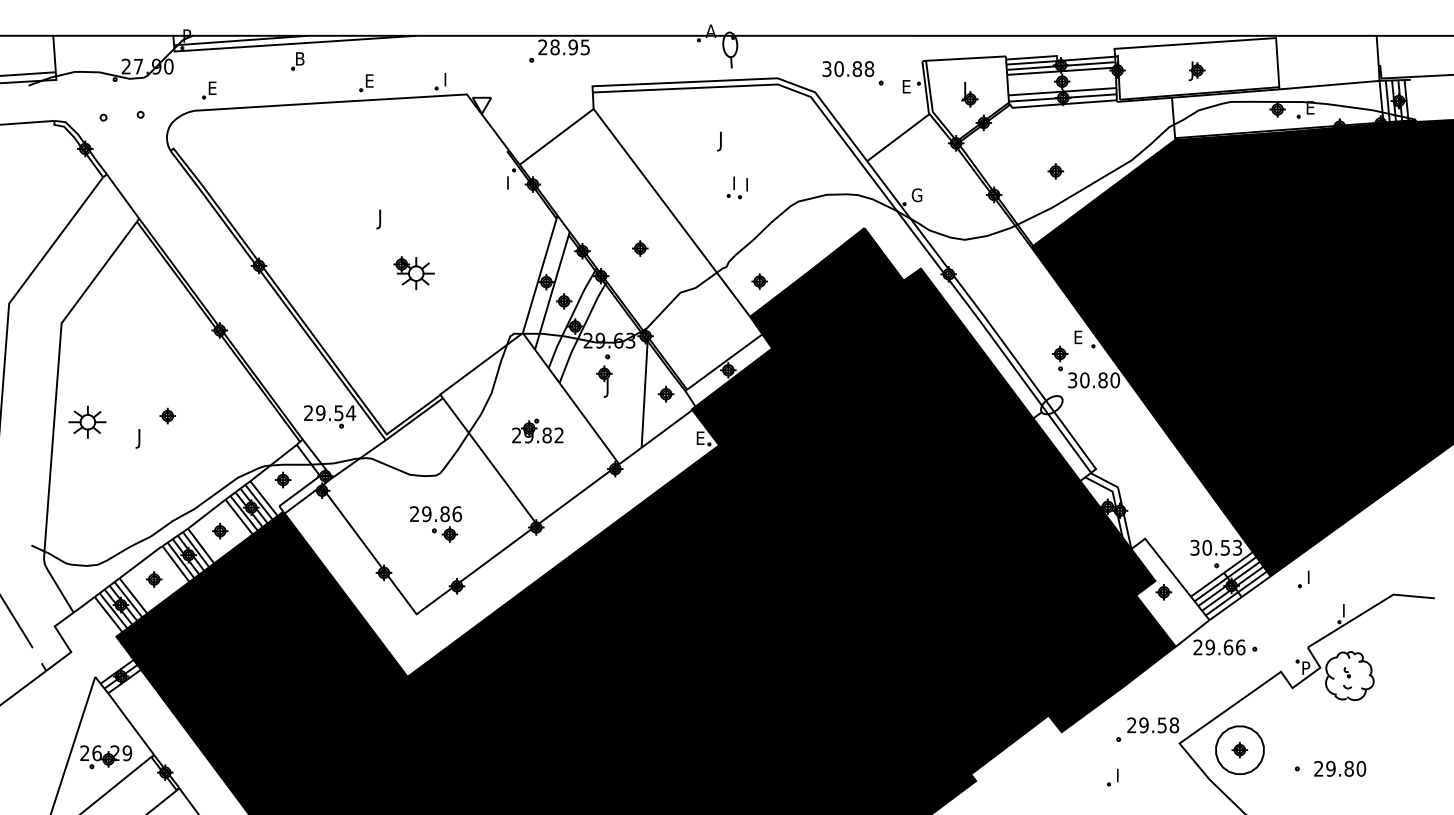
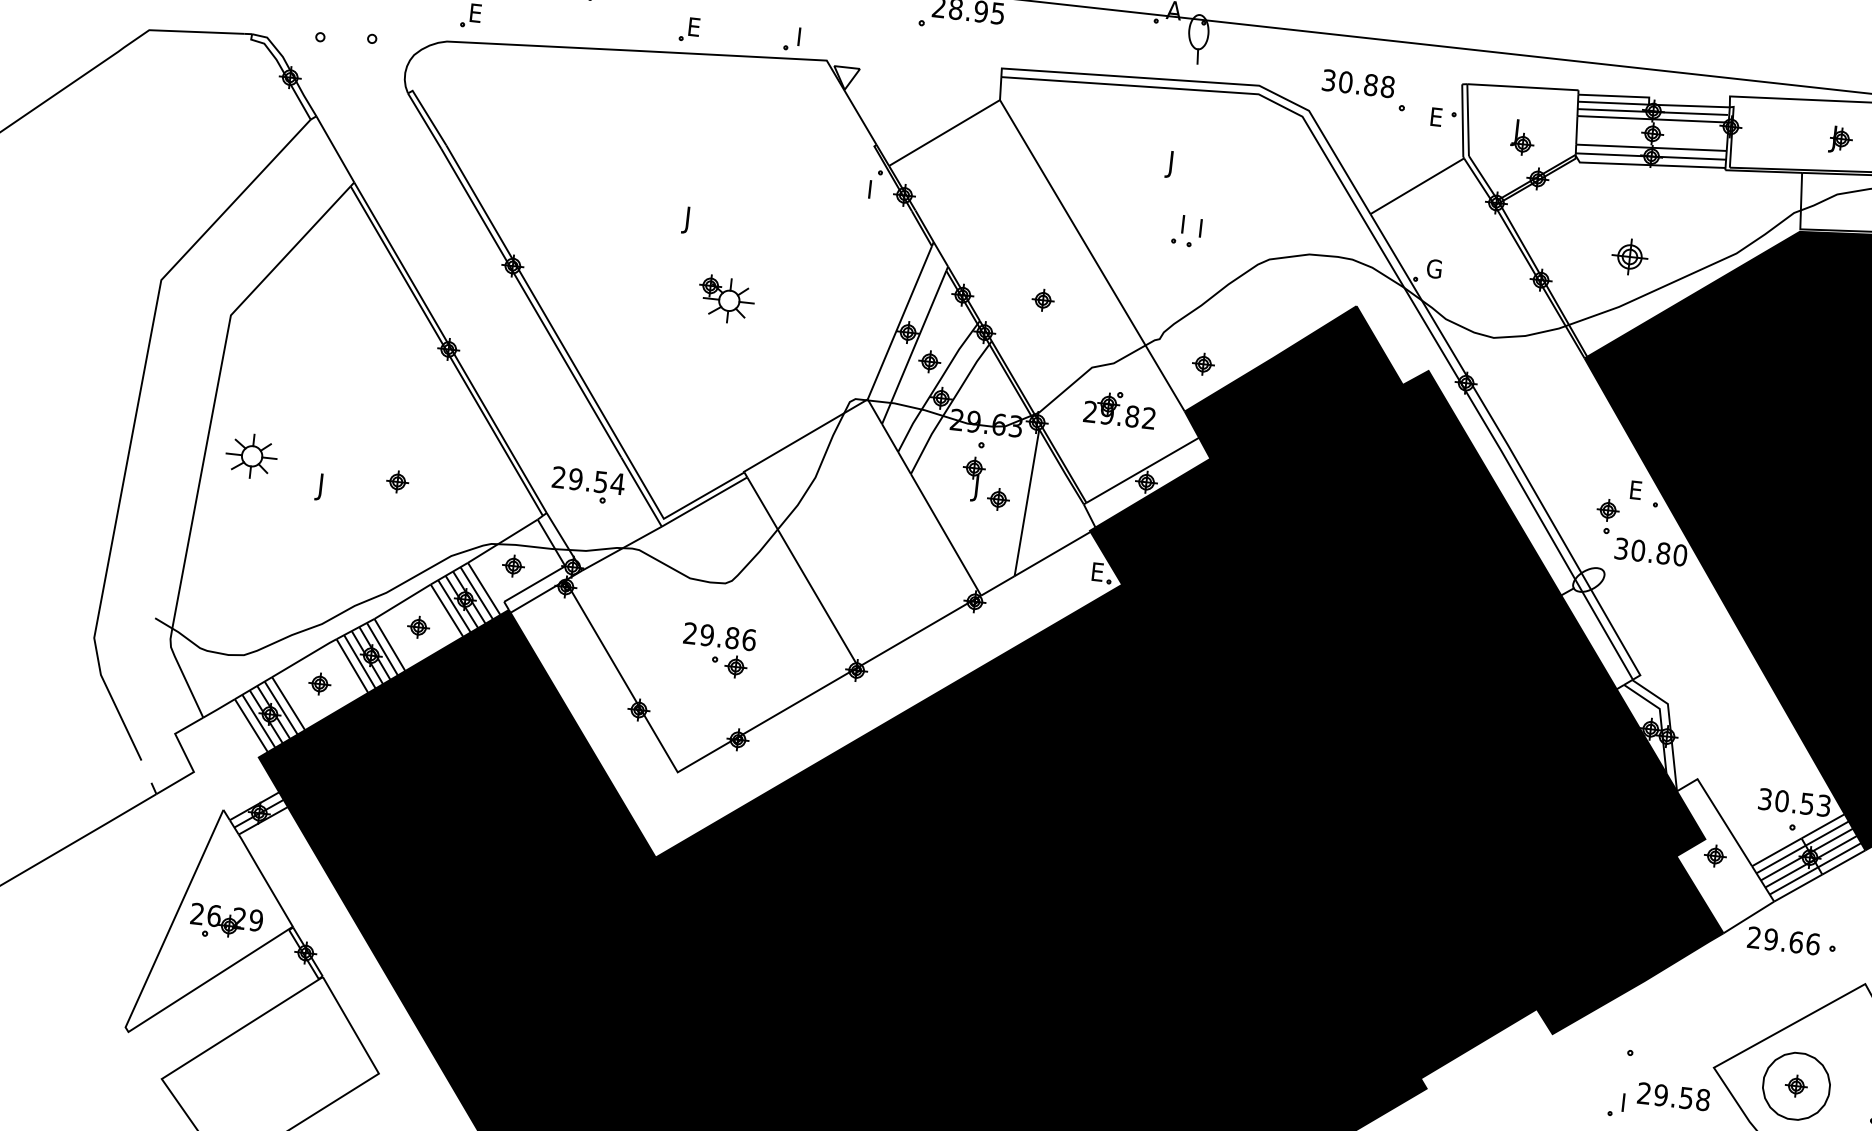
part: (1055, 171) -> (1629, 257), size x1.6
part: (665, 394) -> (997, 499), moved
part: (167, 415) -> (397, 481), moved
part: (537, 430) -> (1119, 408), moved
text: (1153, 725) -> (1674, 1096), moved

